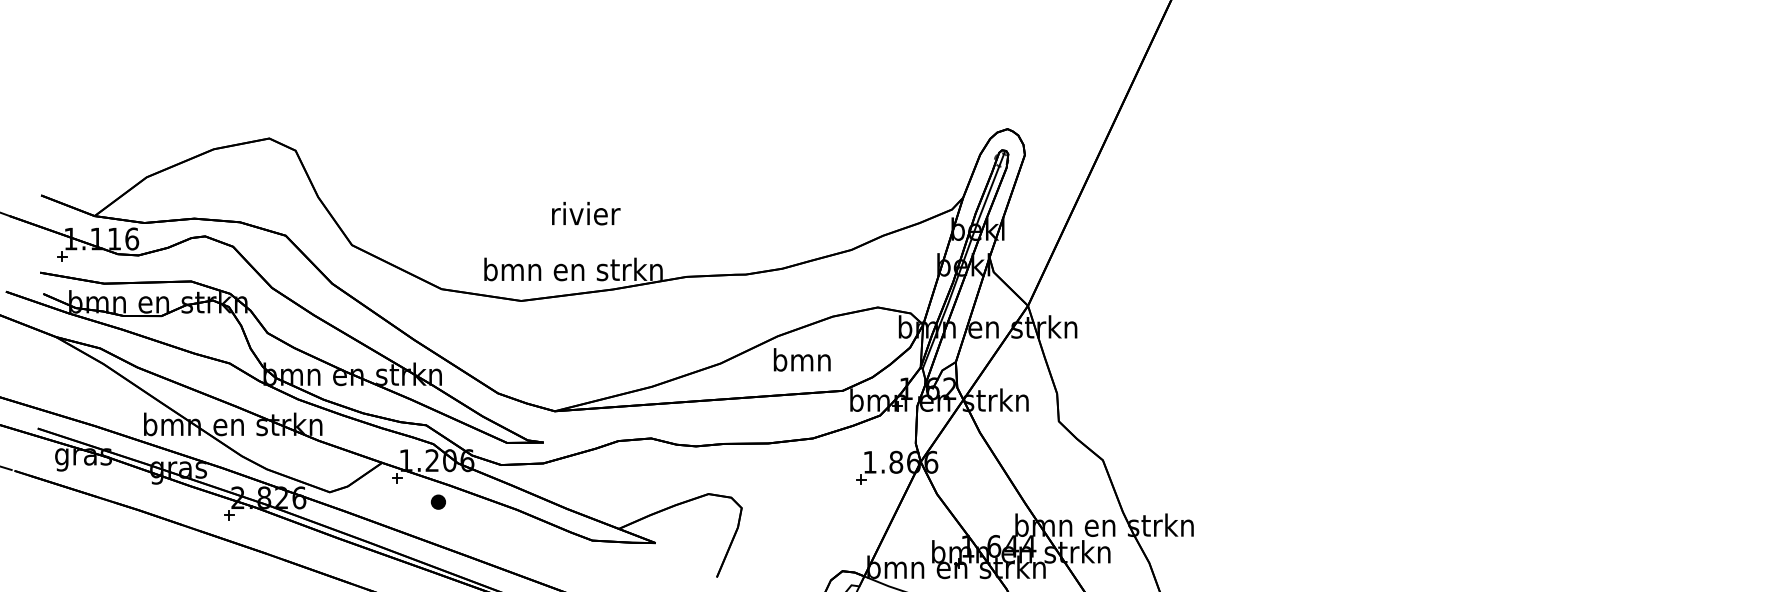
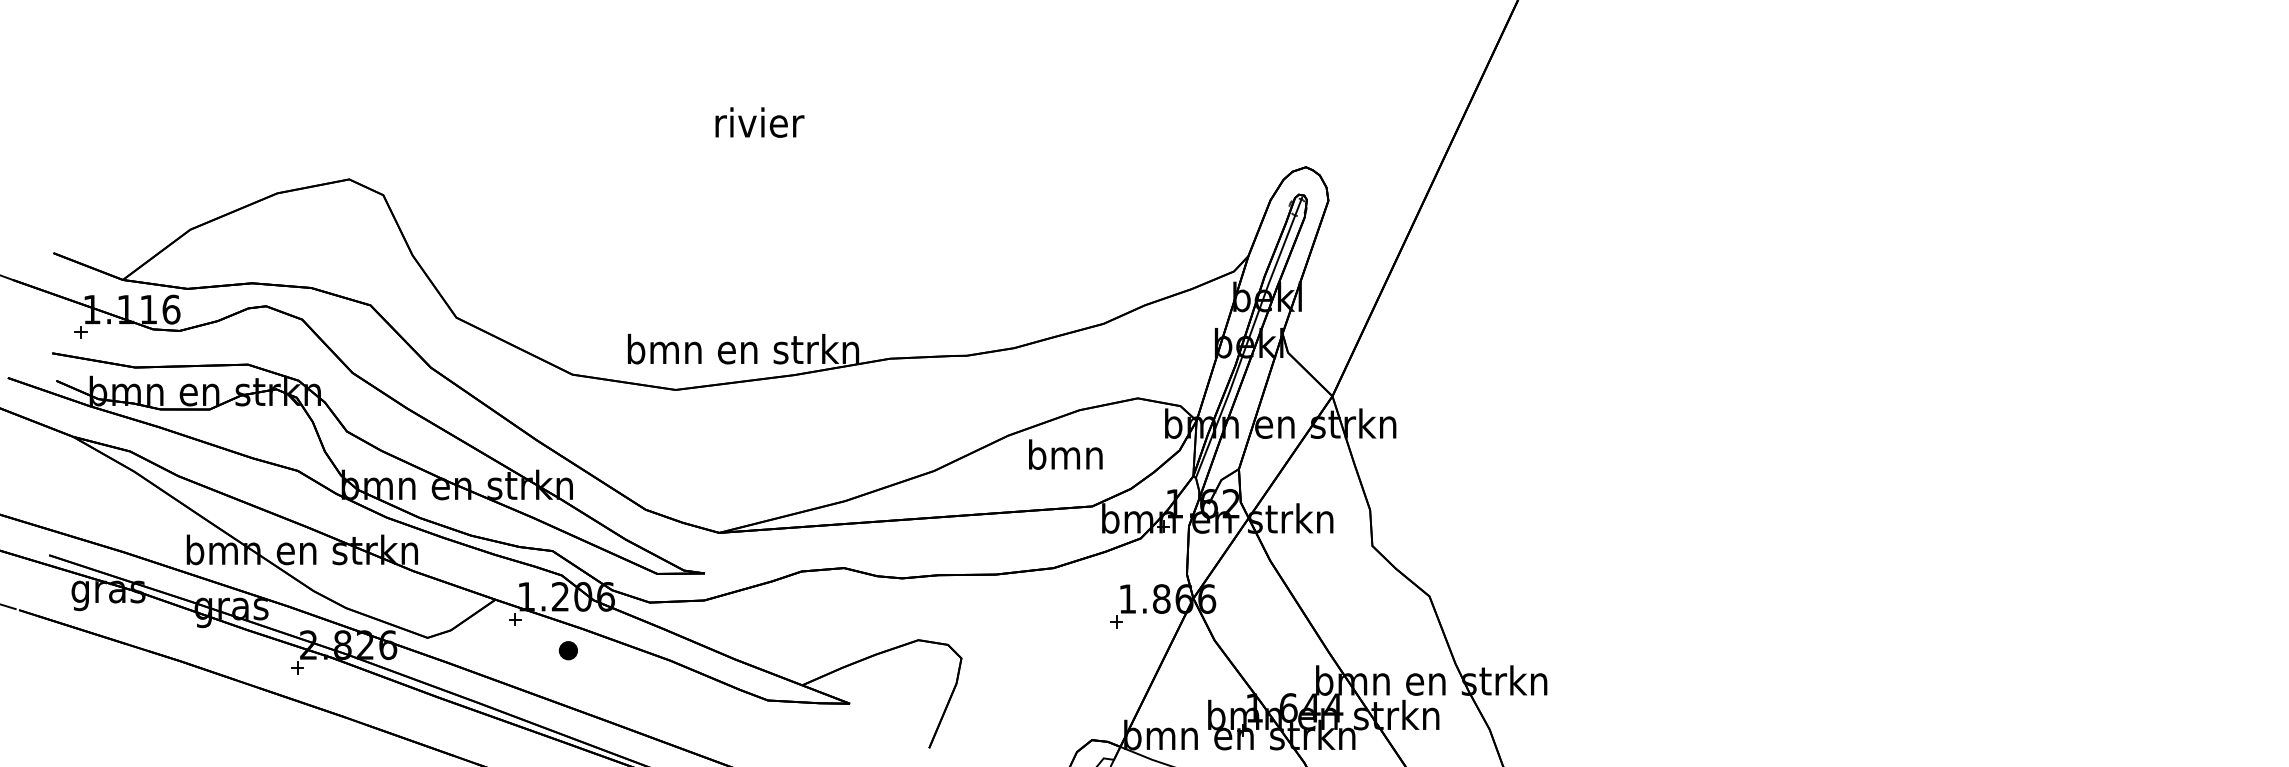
text: (586, 213) -> (760, 122), moved
text: (801, 359) -> (1064, 454), moved

